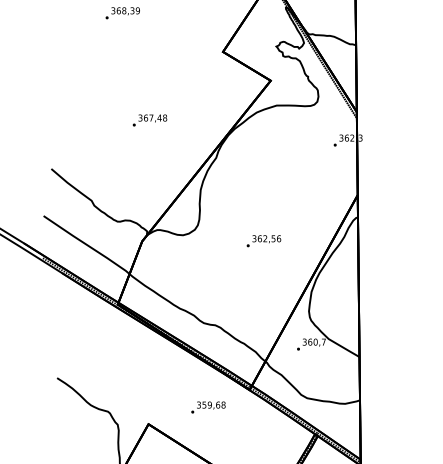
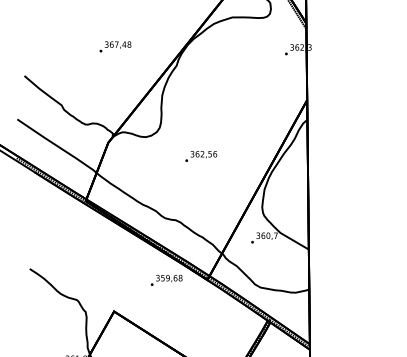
text: (149, 120) -> (115, 46), moved
text: (263, 241) -> (200, 156), moved
text: (208, 407) -> (166, 280), moved

